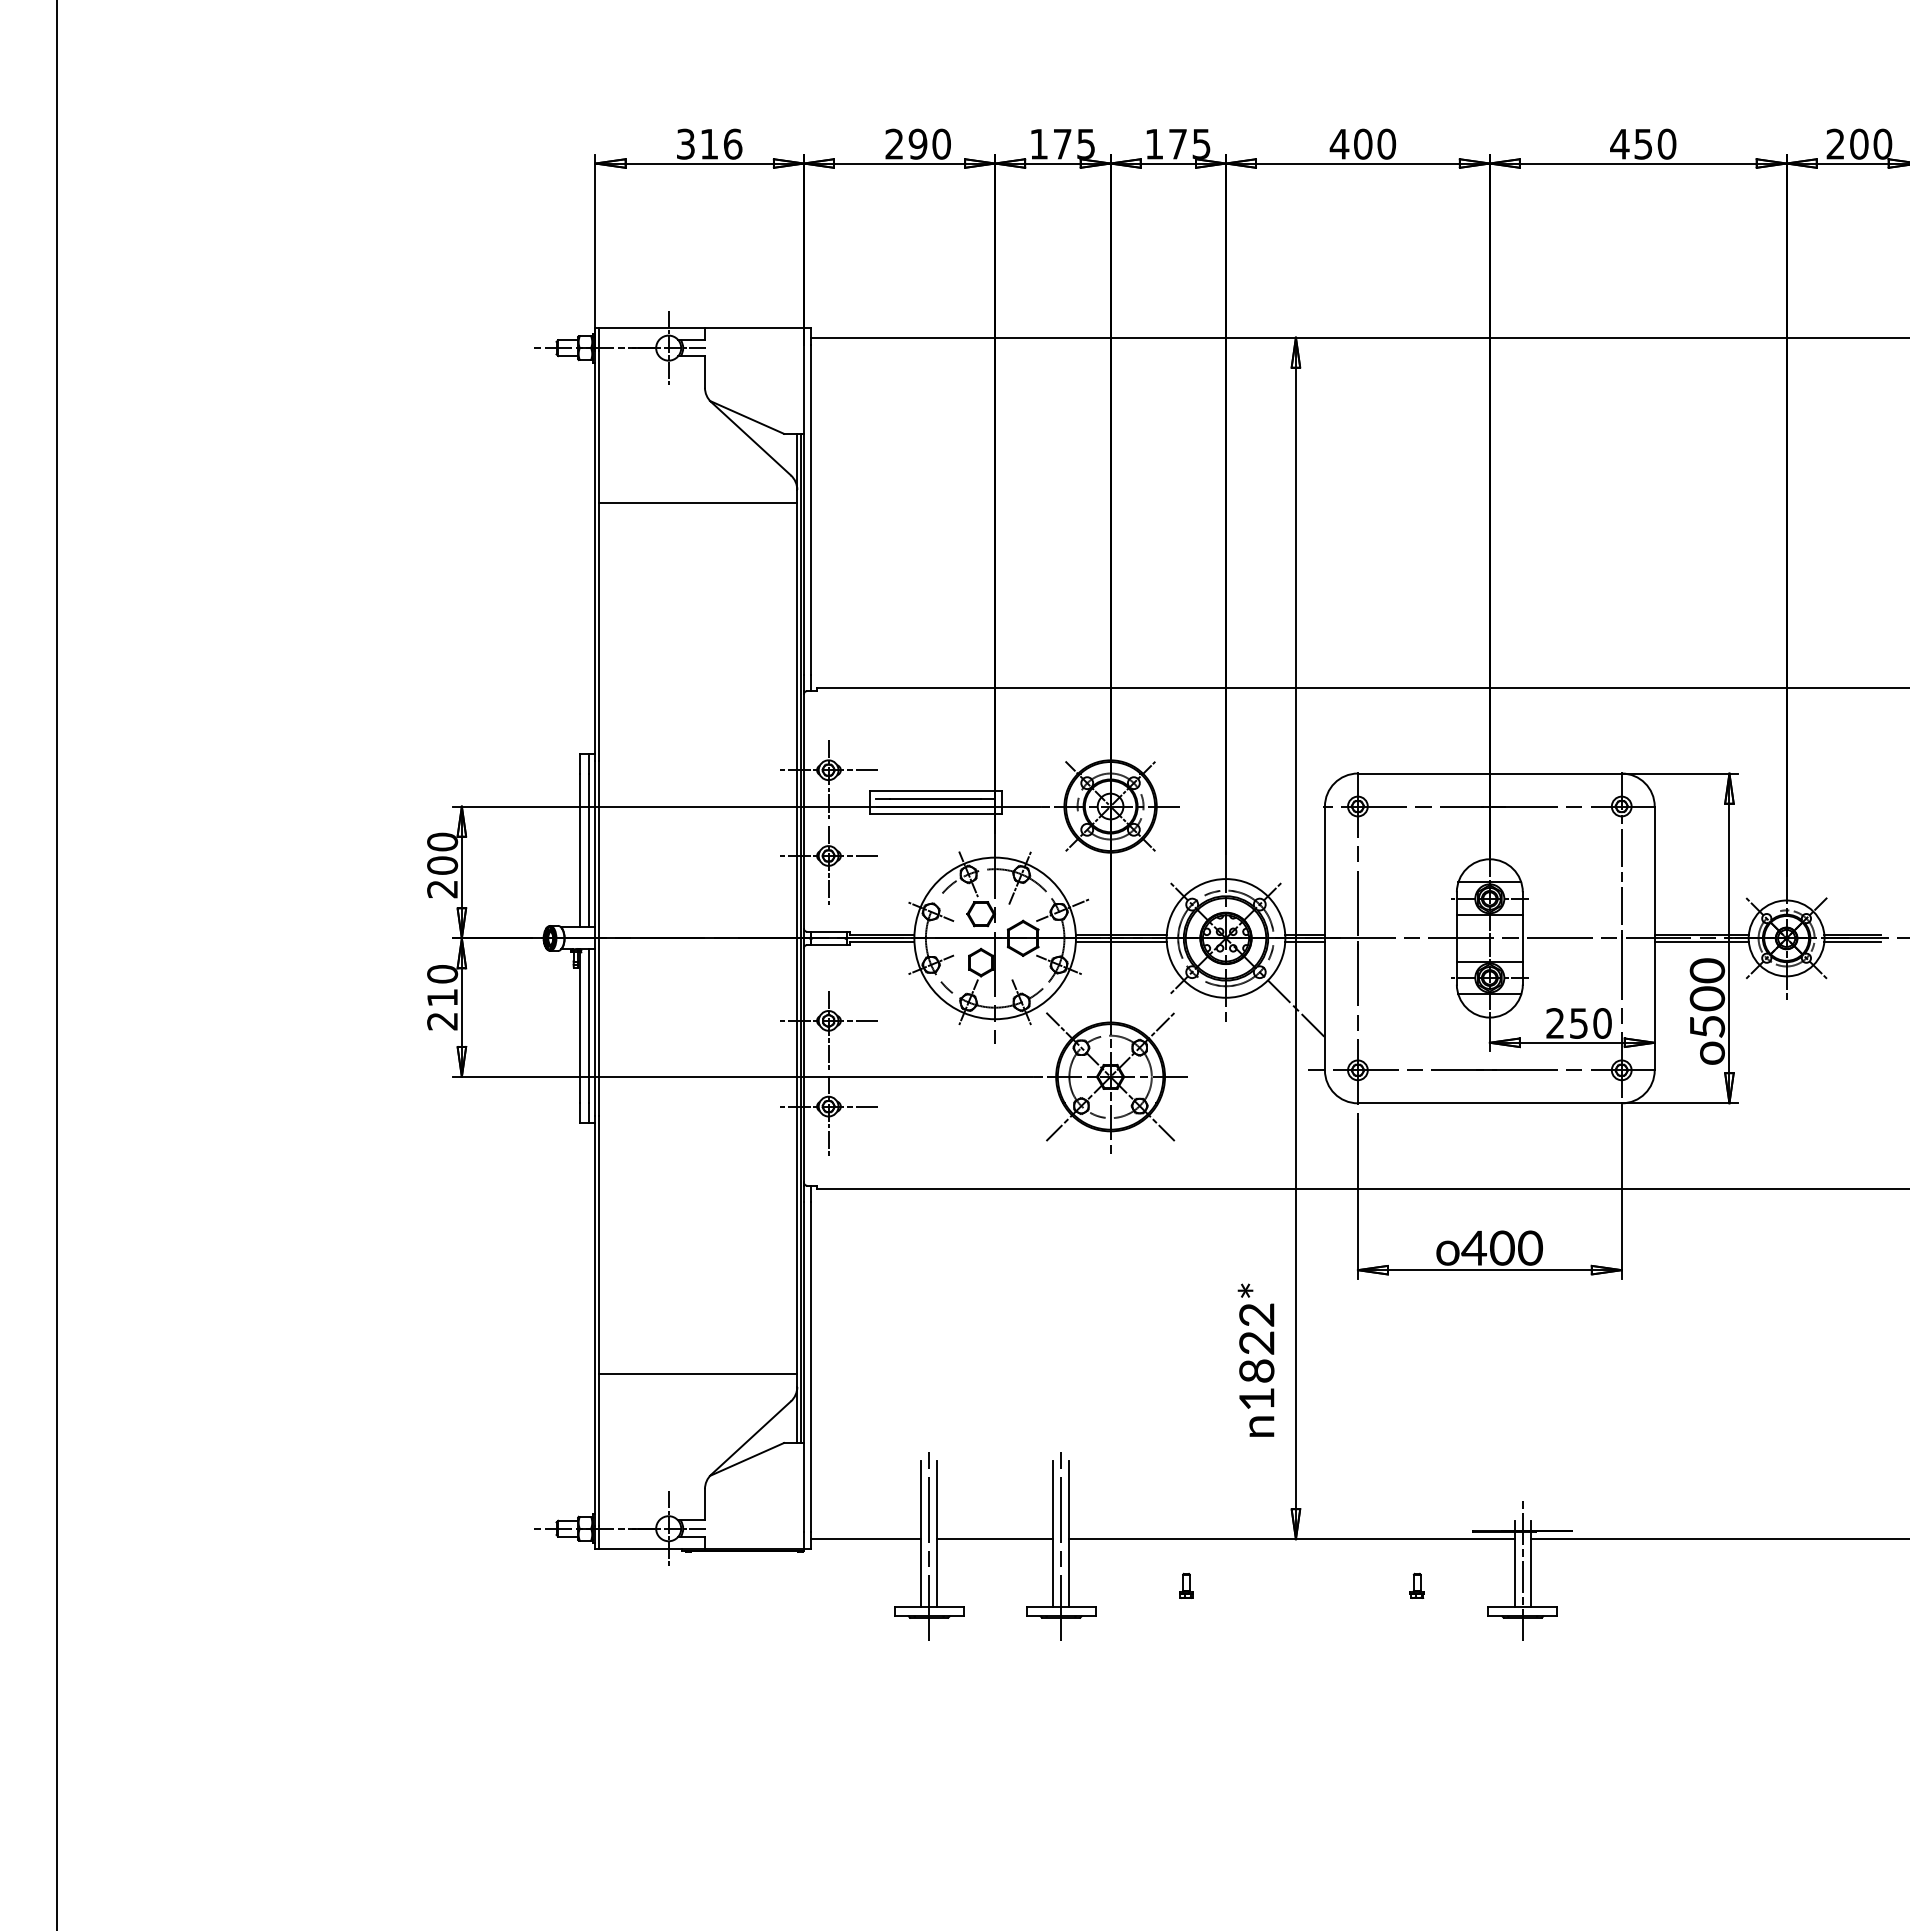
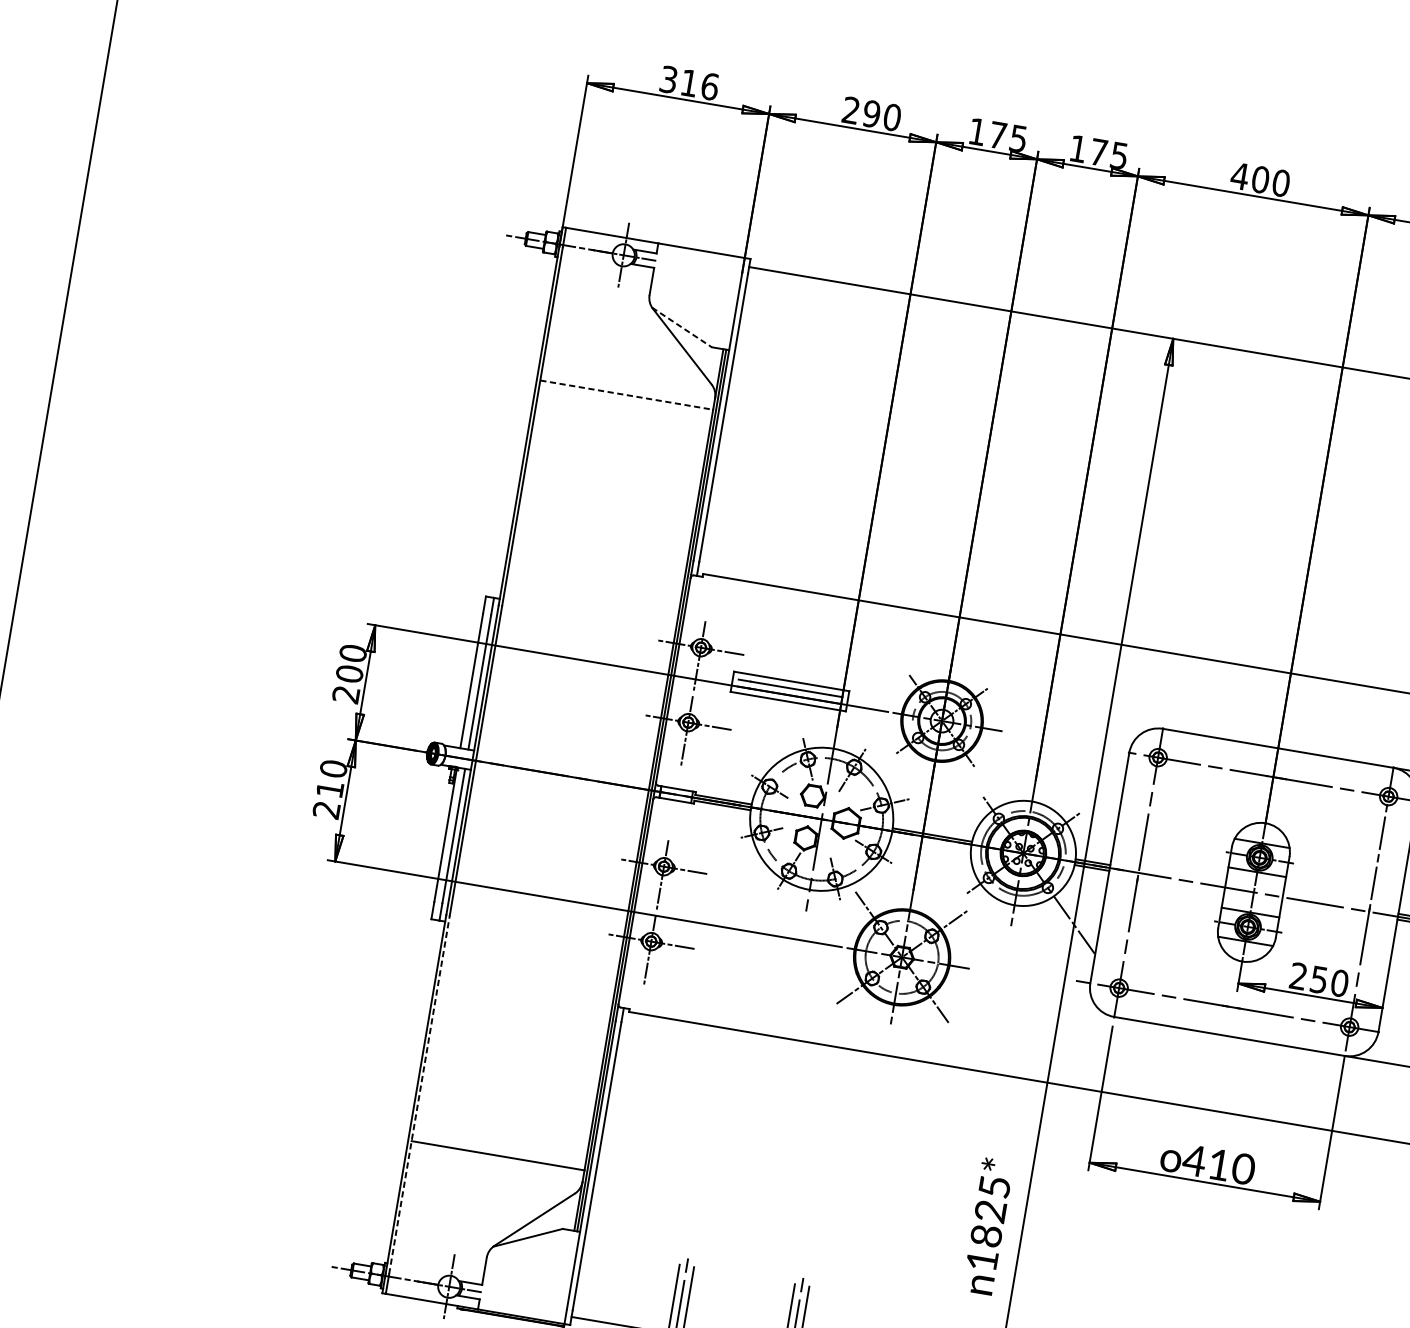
line: (747, 417) -> (682, 327), solid -> dashed
line: (698, 503) -> (626, 395), solid -> dashed
line: (1120, 941) -> (930, 840), removed
text: (1502, 1247) -> (1219, 1164), 400 -> 410
text: (1256, 1314) -> (994, 1186), 1822* -> 1825*
line: (599, 1320) -> (419, 1094), solid -> dashed

